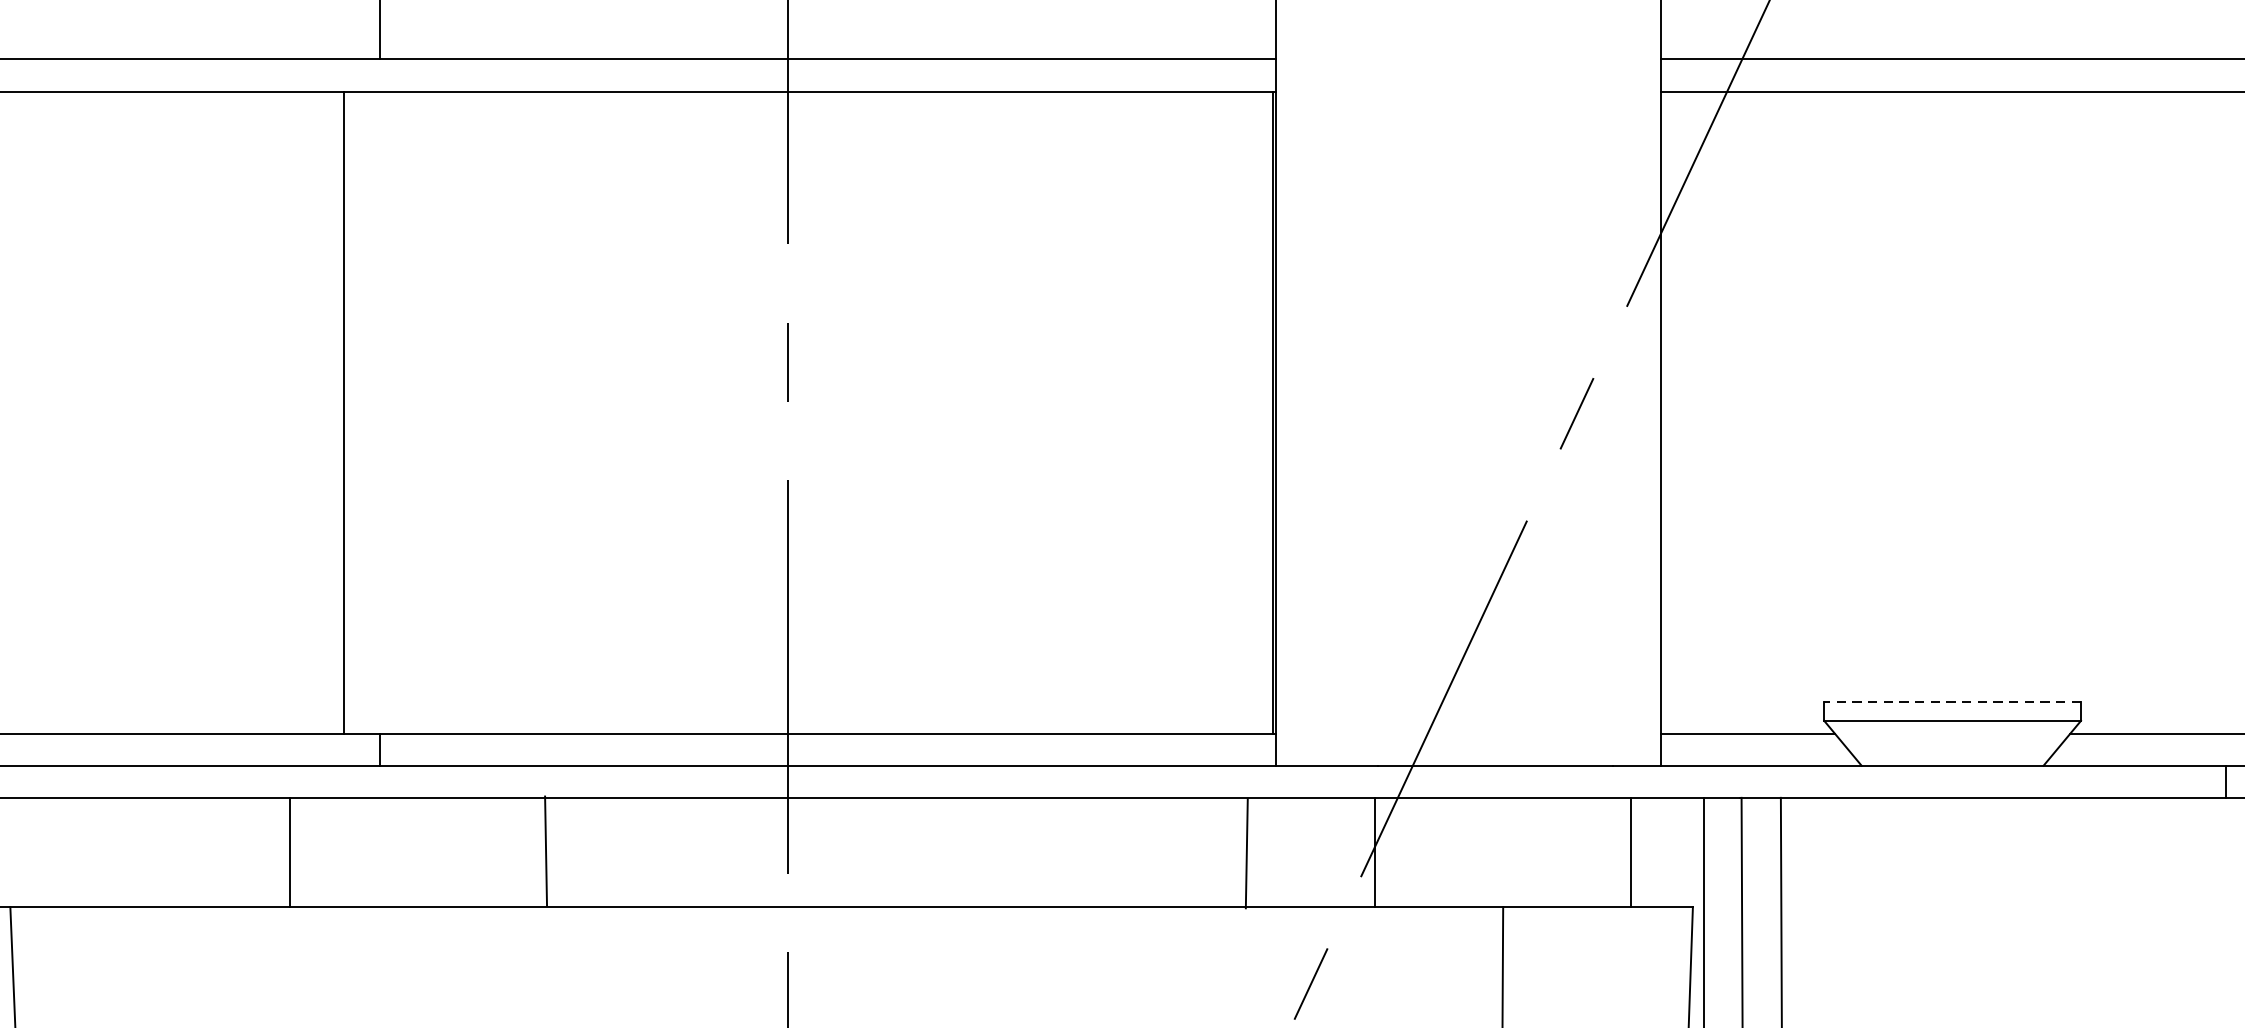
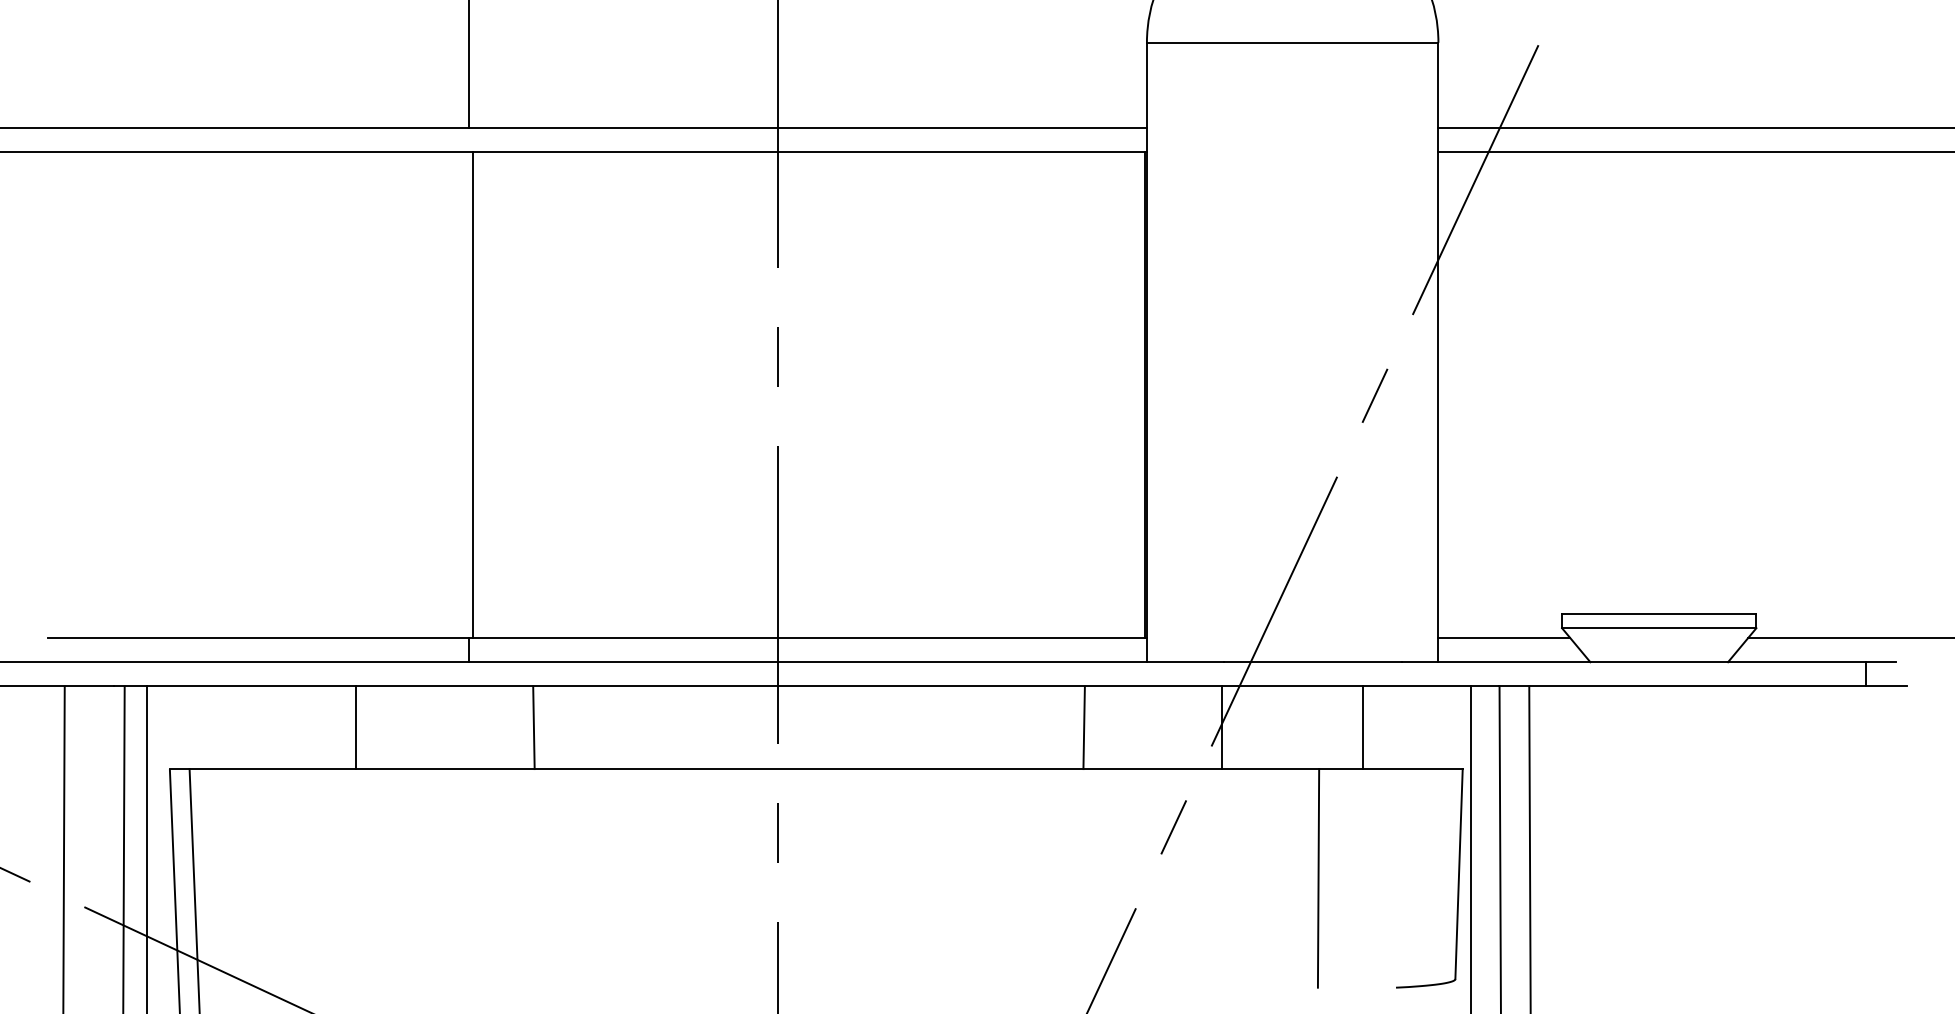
line: (343, 411) -> (472, 394), moved
line: (1951, 701) -> (1658, 613), dashed -> solid
line: (545, 850) -> (533, 727), moved
line: (290, 852) -> (356, 727), moved
line: (1631, 852) -> (1363, 727), moved
line: (1245, 853) -> (1083, 727), moved

